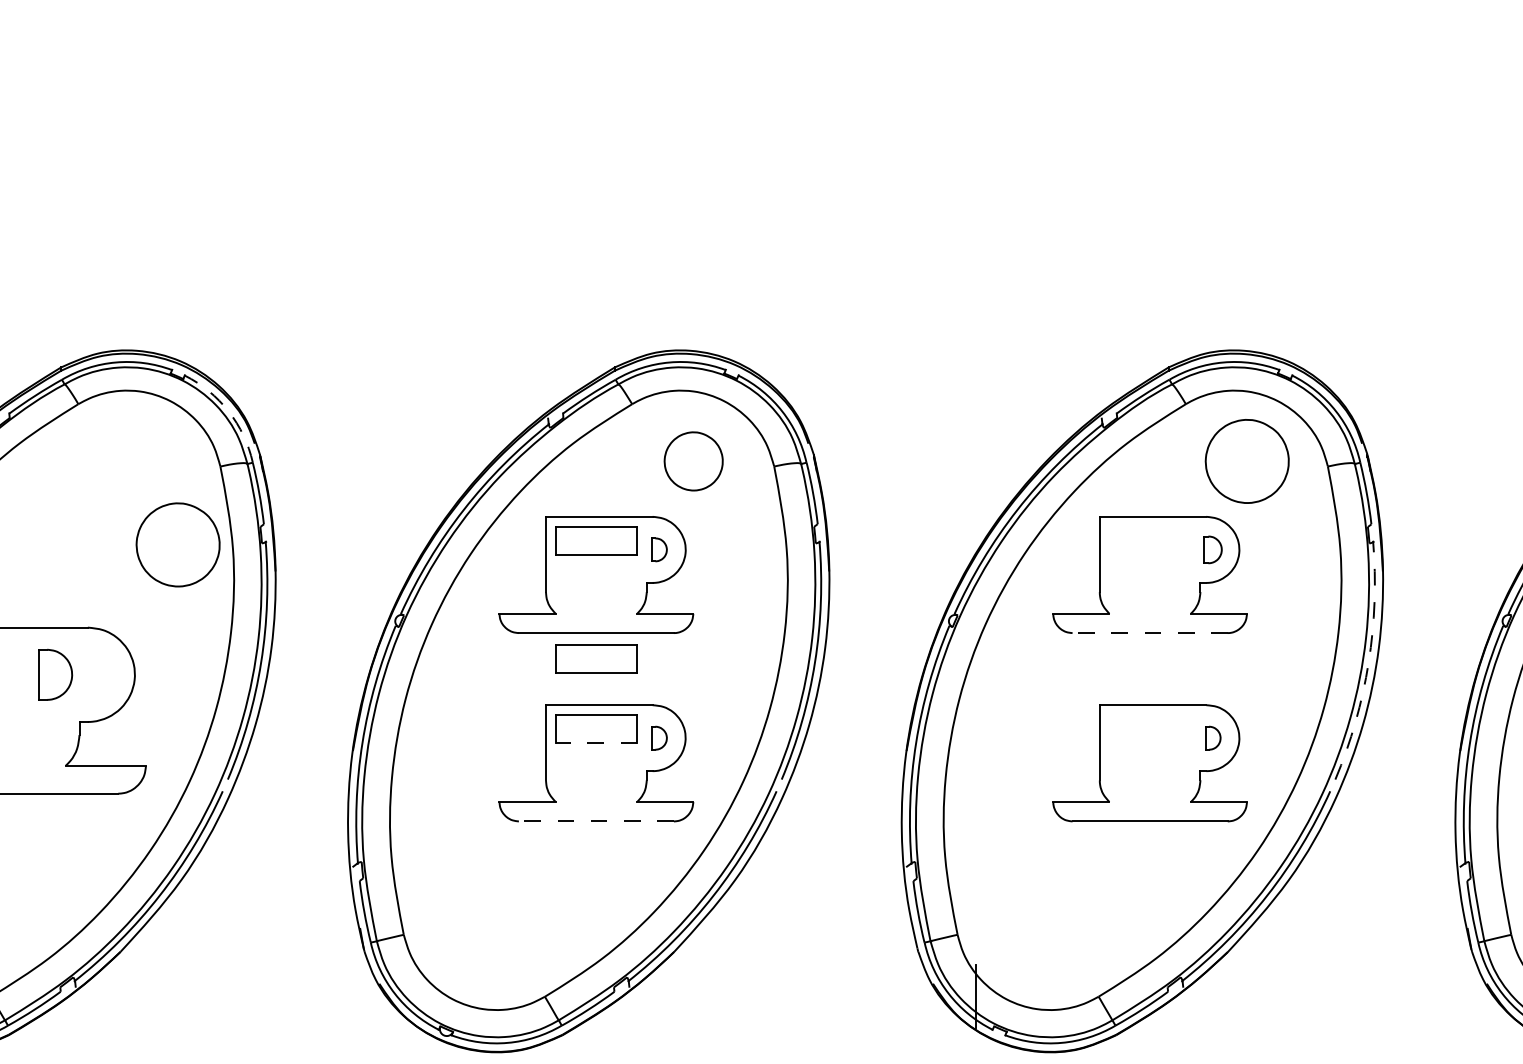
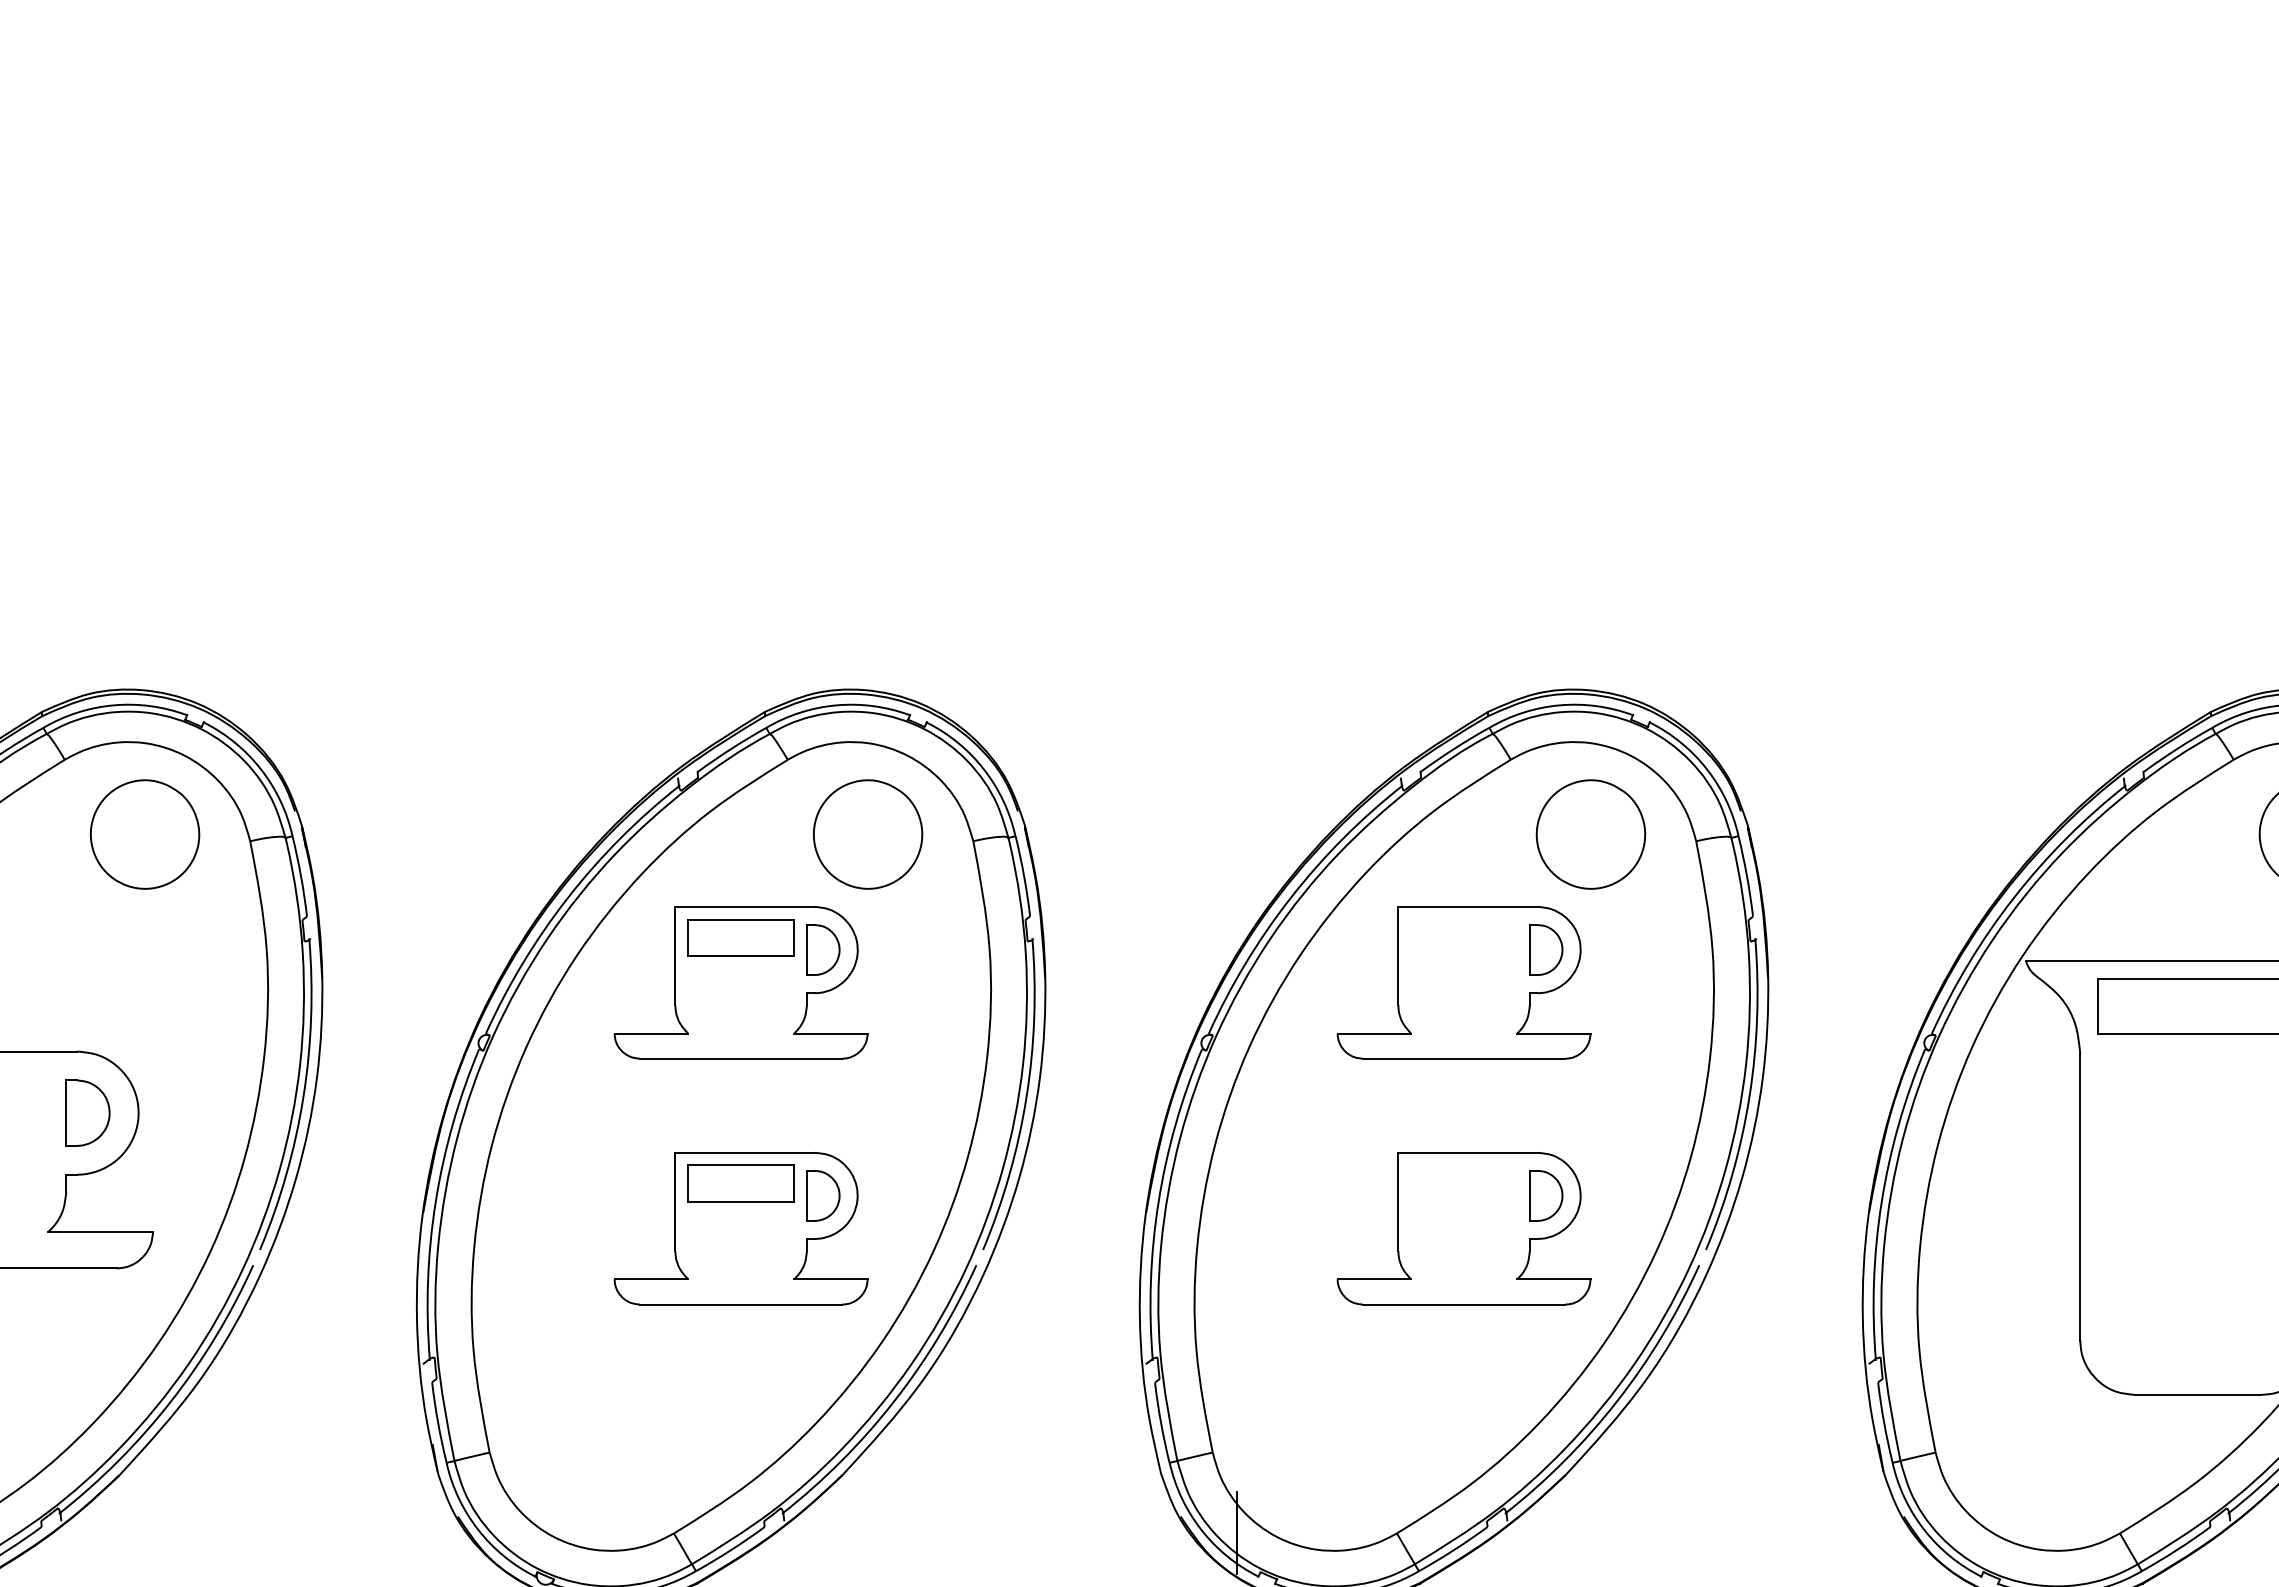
arc: (229, 411) -> (261, 769), dashed -> solid
part: (693, 461) -> (868, 834), size x1.43
part: (178, 544) -> (145, 834), moved
part: (659, 549) -> (823, 949), size x1.67
part: (1213, 549) -> (1546, 949), size x1.43
line: (1149, 632) -> (1463, 1058), dashed -> solid
part: (595, 659) -> (740, 1092), removed
arc: (1368, 662) -> (1749, 1097), dashed -> solid
part: (55, 674) -> (87, 1112), moved
part: (659, 737) -> (823, 1195), size x1.67
part: (1213, 737) -> (1546, 1195), size x1.67
line: (595, 742) -> (740, 1201), dashed -> solid
line: (595, 821) -> (740, 1304), dashed -> solid

